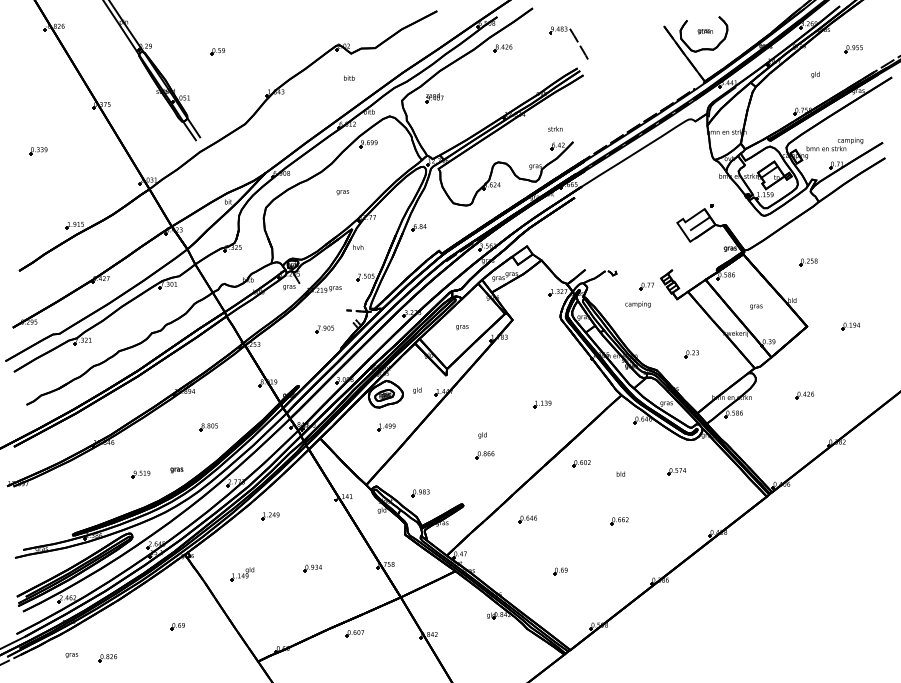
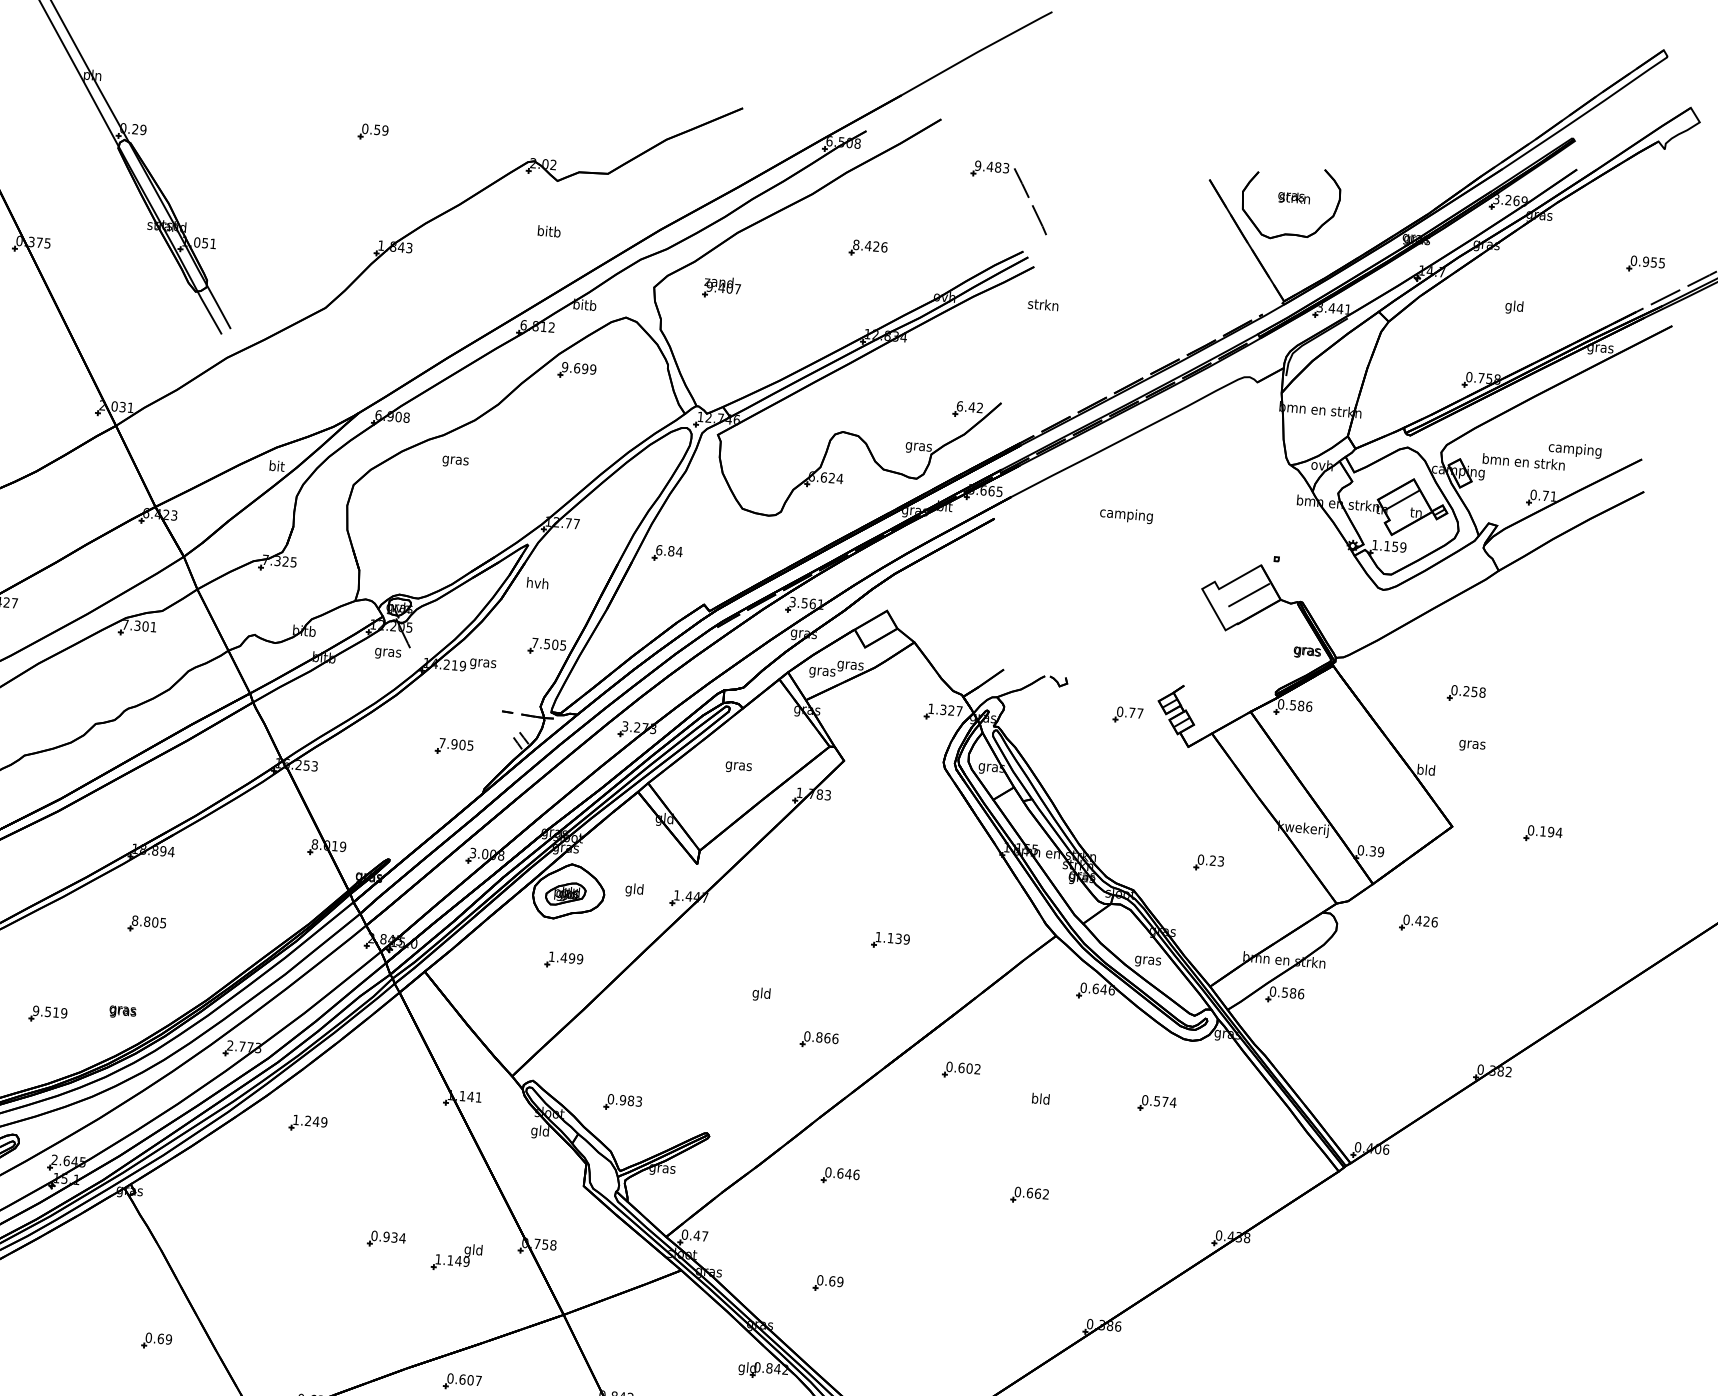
part: (502, 48) -> (866, 248), moved
part: (853, 49) -> (1645, 265), moved
part: (217, 51) -> (372, 131), moved
text: (555, 128) -> (1043, 303), moved
text: (342, 192) -> (454, 461), moved
text: (637, 304) -> (1125, 514), moved
text: (756, 306) -> (1472, 744), moved
part: (804, 395) -> (1417, 923), moved
part: (208, 427) -> (146, 924), moved
part: (484, 455) -> (817, 1040), moved
part: (560, 571) -> (828, 1283), moved
part: (242, 574) -> (457, 1258), moved
part: (177, 626) -> (156, 1340), moved

